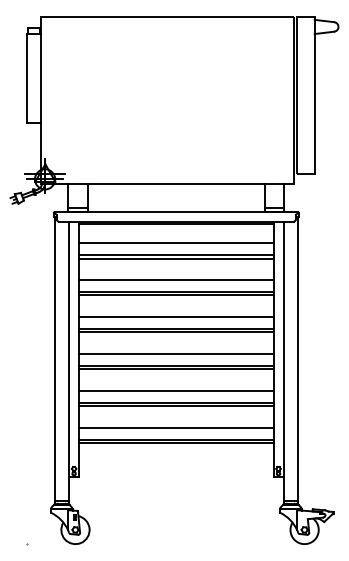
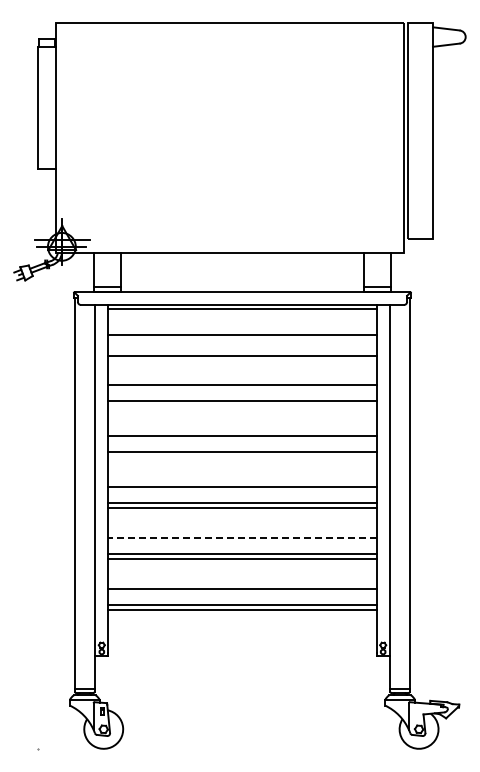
line: (176, 254) -> (242, 350), removed
line: (176, 295) -> (242, 406), removed
line: (176, 332) -> (242, 457), removed
line: (176, 390) -> (242, 537), solid -> dashed

